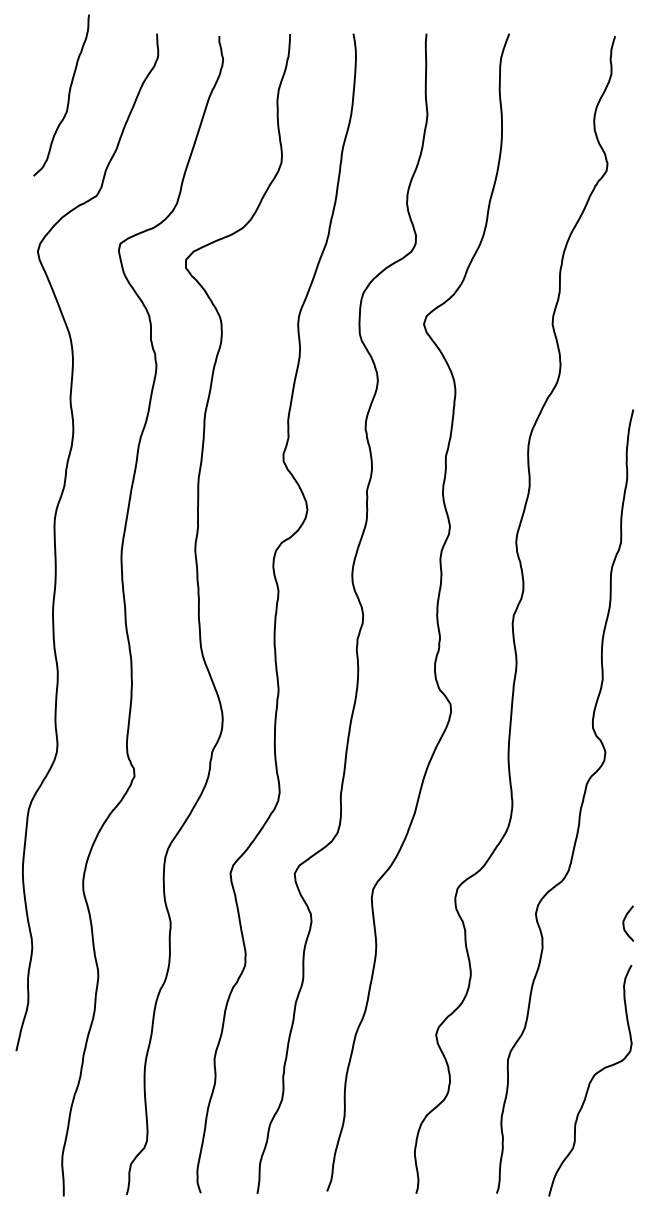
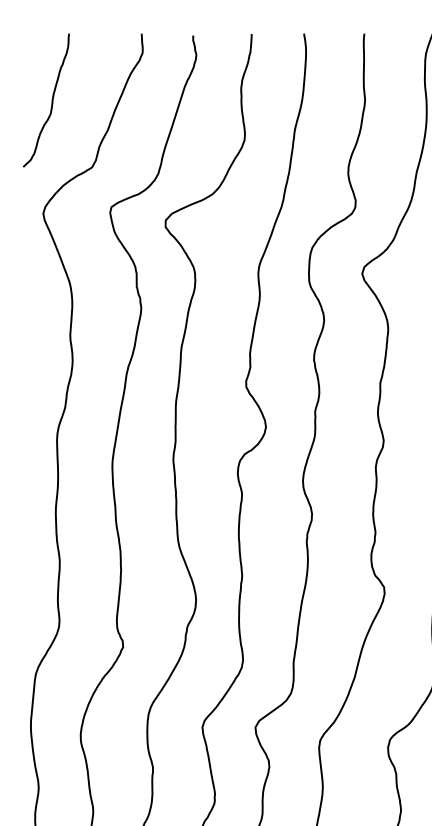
curve: (68, 95) -> (52, 100), moved

